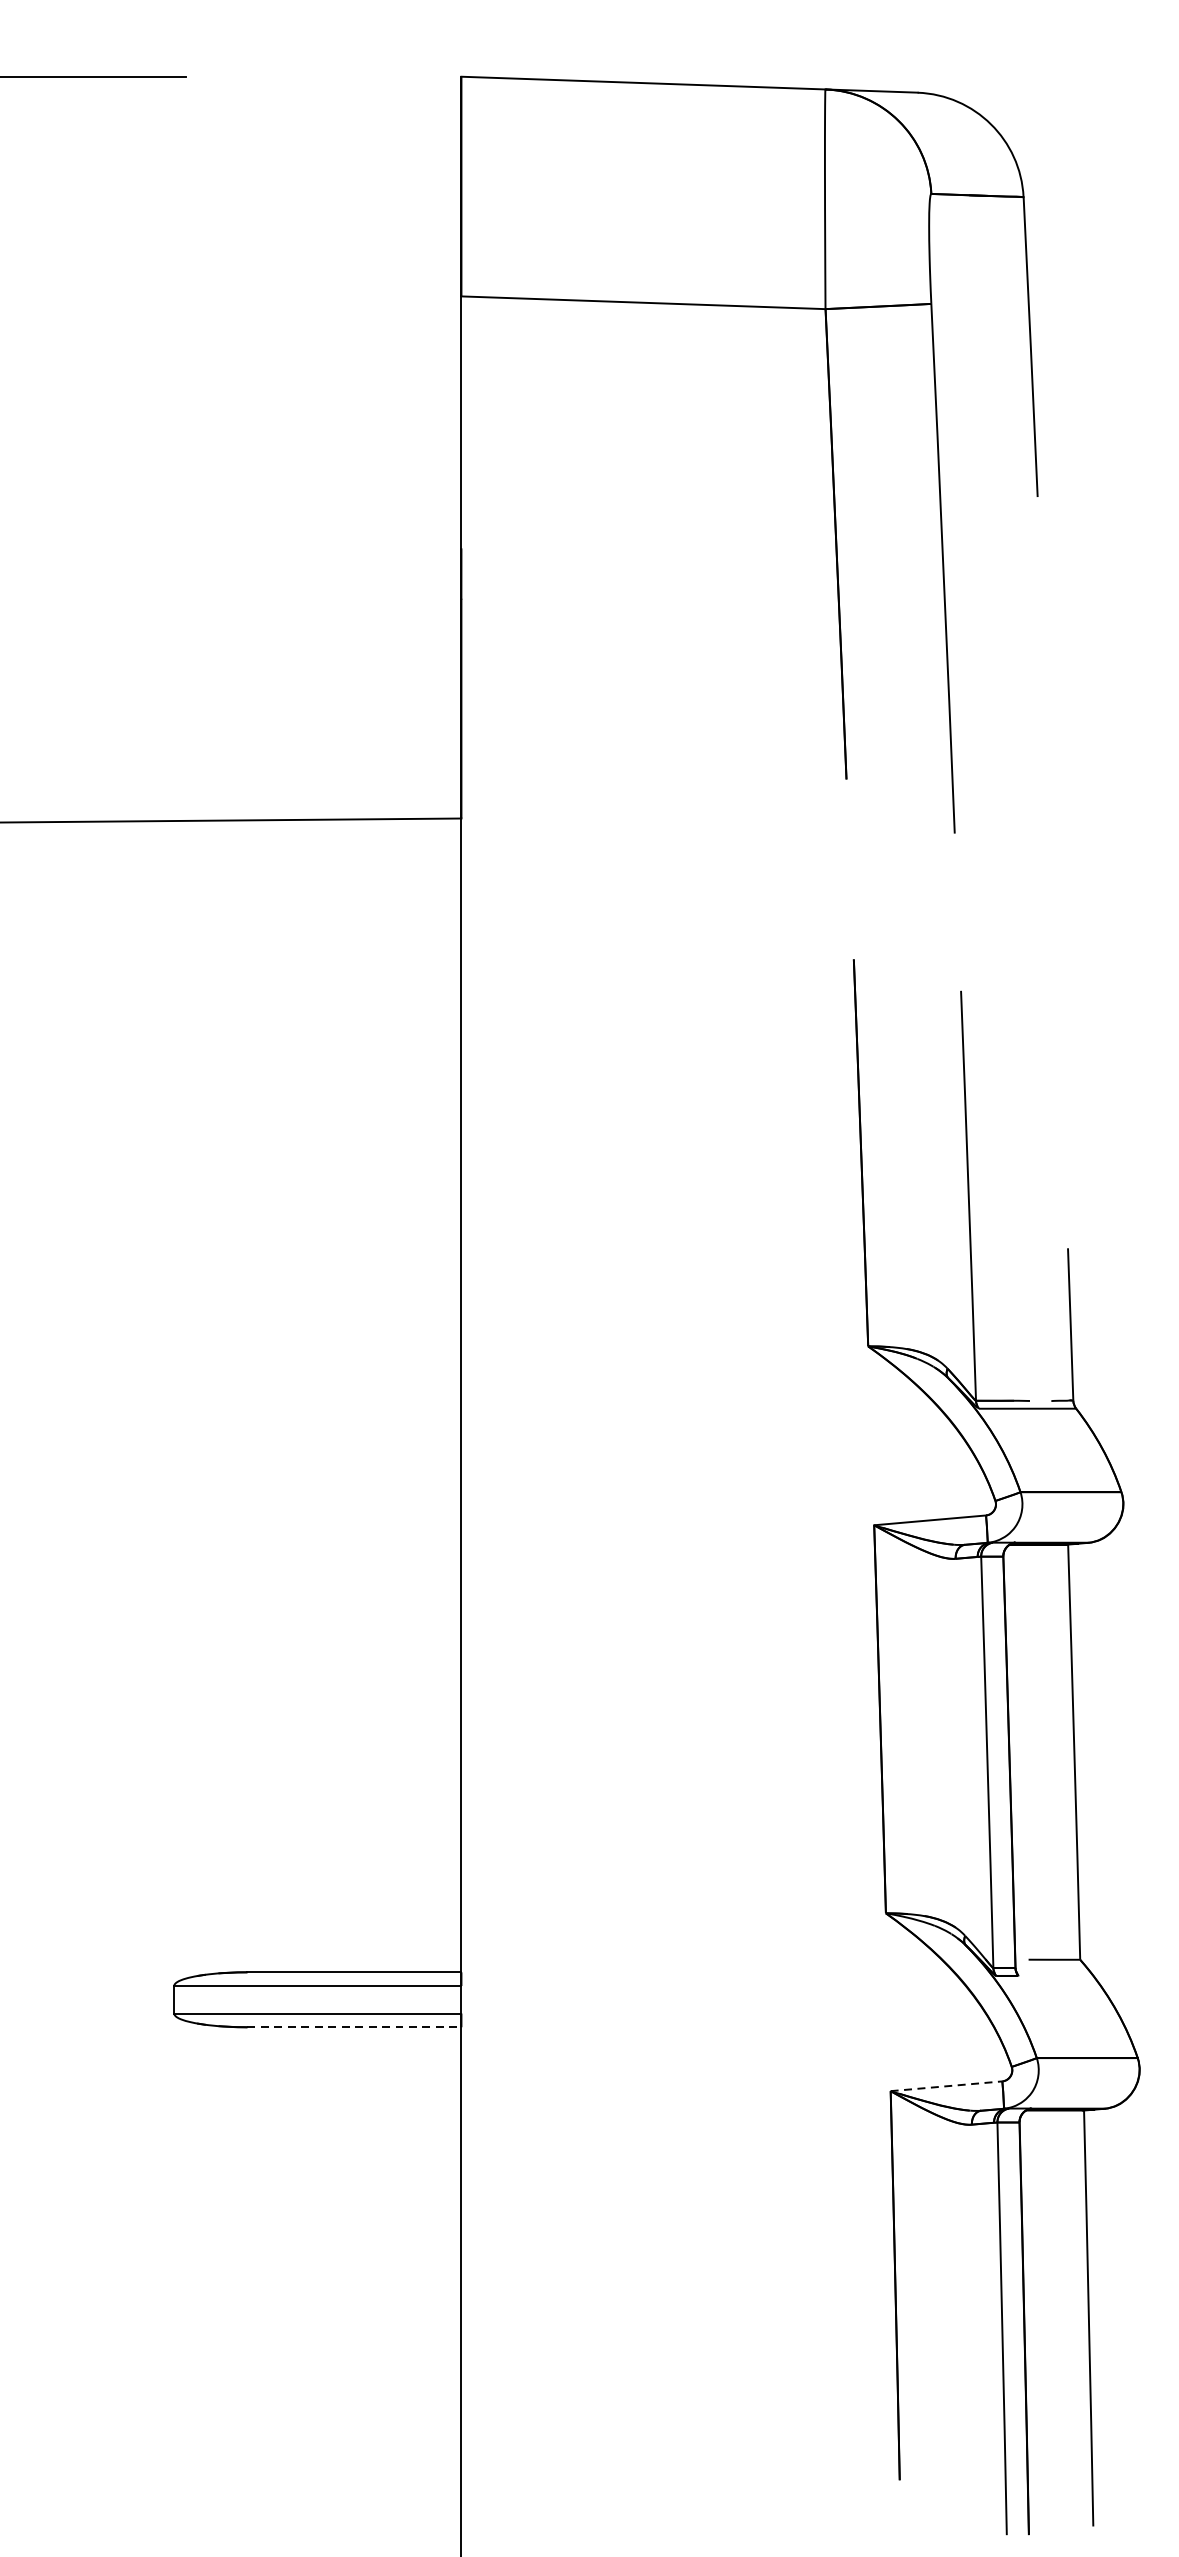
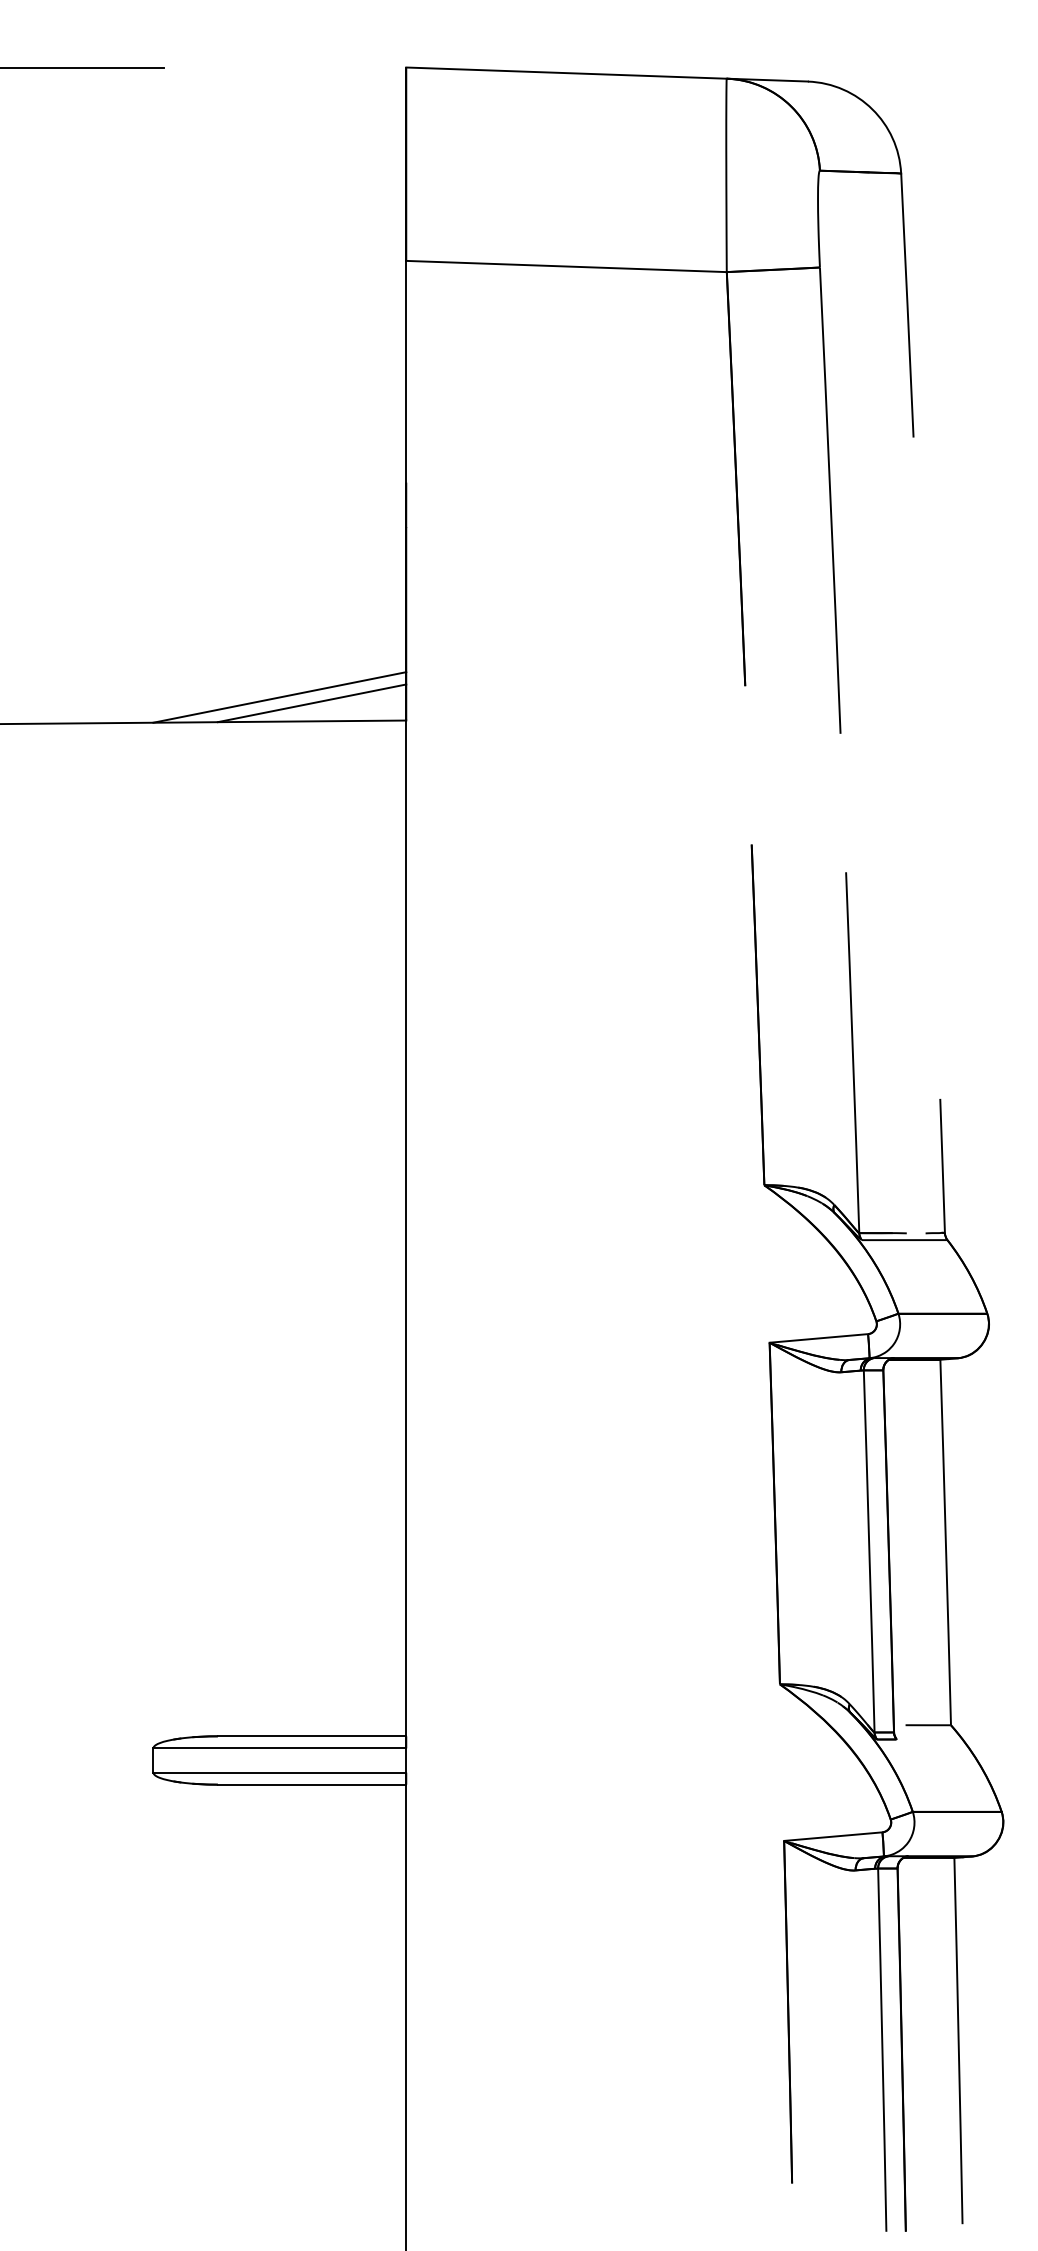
line: (317, 792) -> (279, 697), added
line: (353, 799) -> (311, 703), added
line: (354, 2027) -> (312, 1784), dashed -> solid
line: (946, 2086) -> (833, 1836), dashed -> solid

